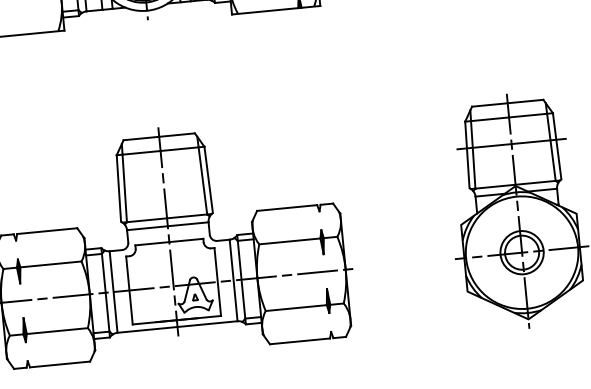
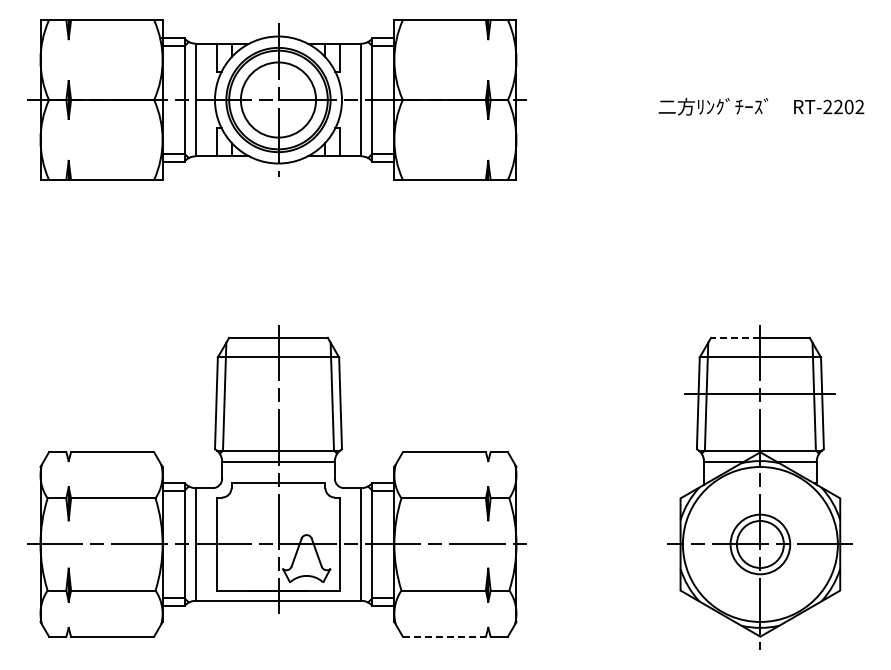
line: (489, 104) -> (735, 337), solid -> dashed
part: (195, 297) -> (306, 562), removed
line: (300, 341) -> (444, 636), solid -> dashed

